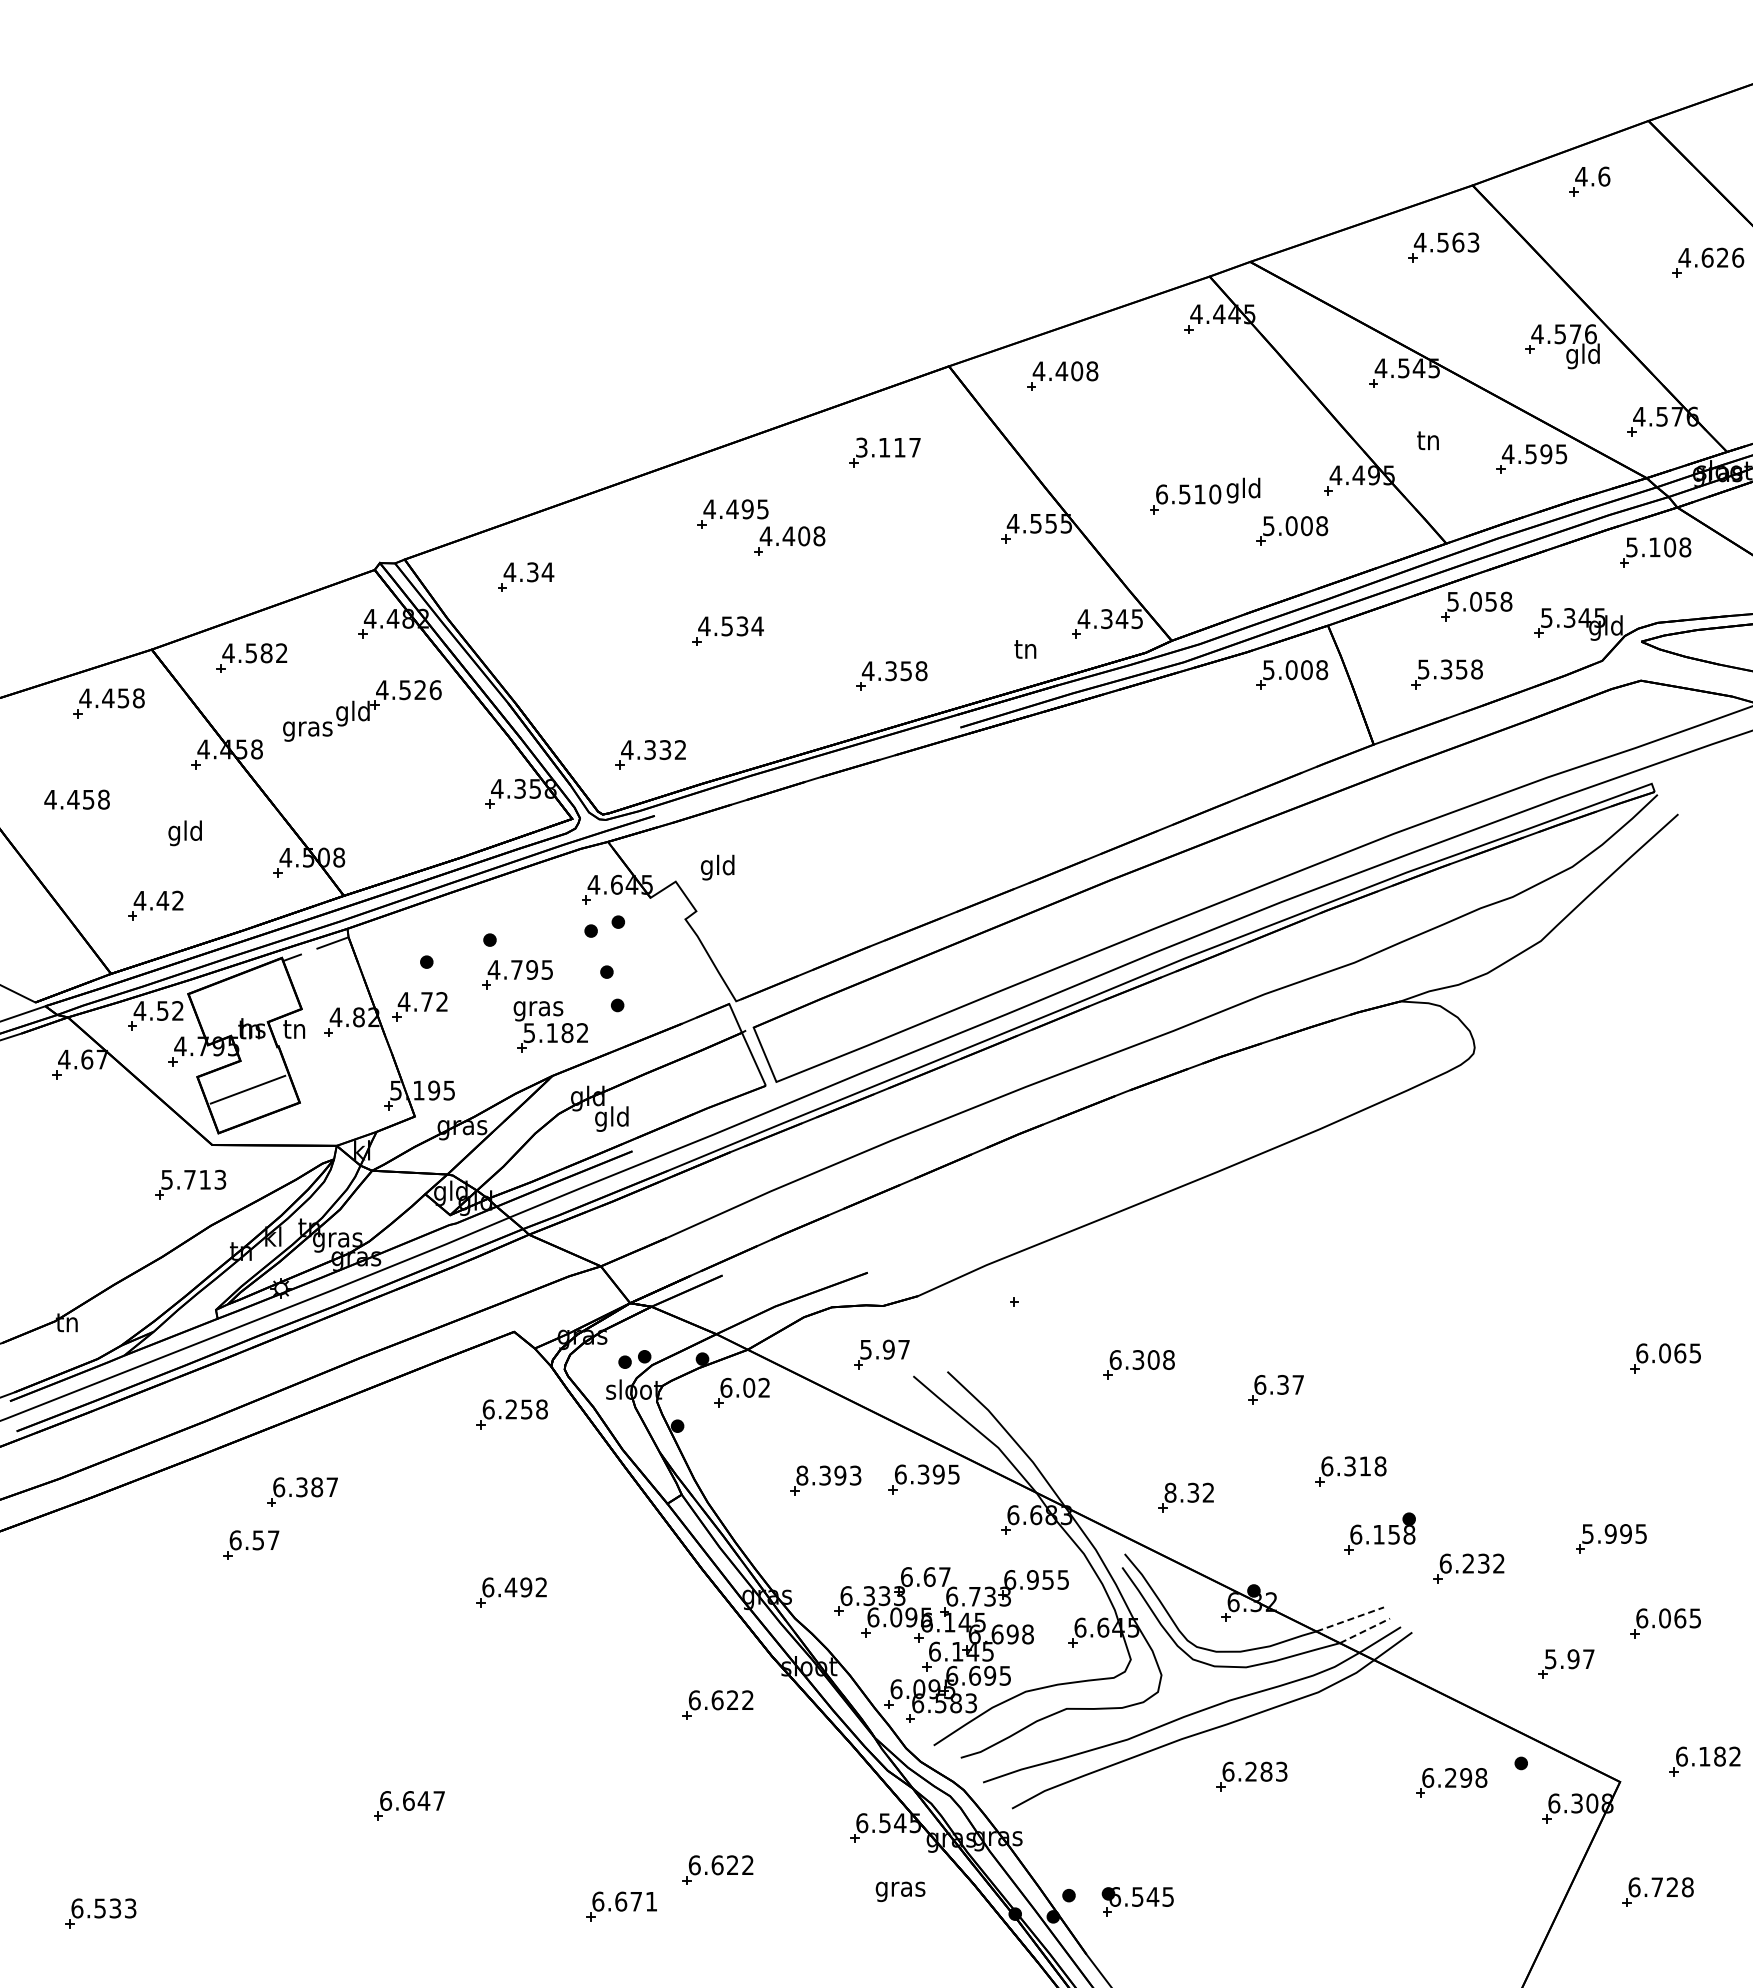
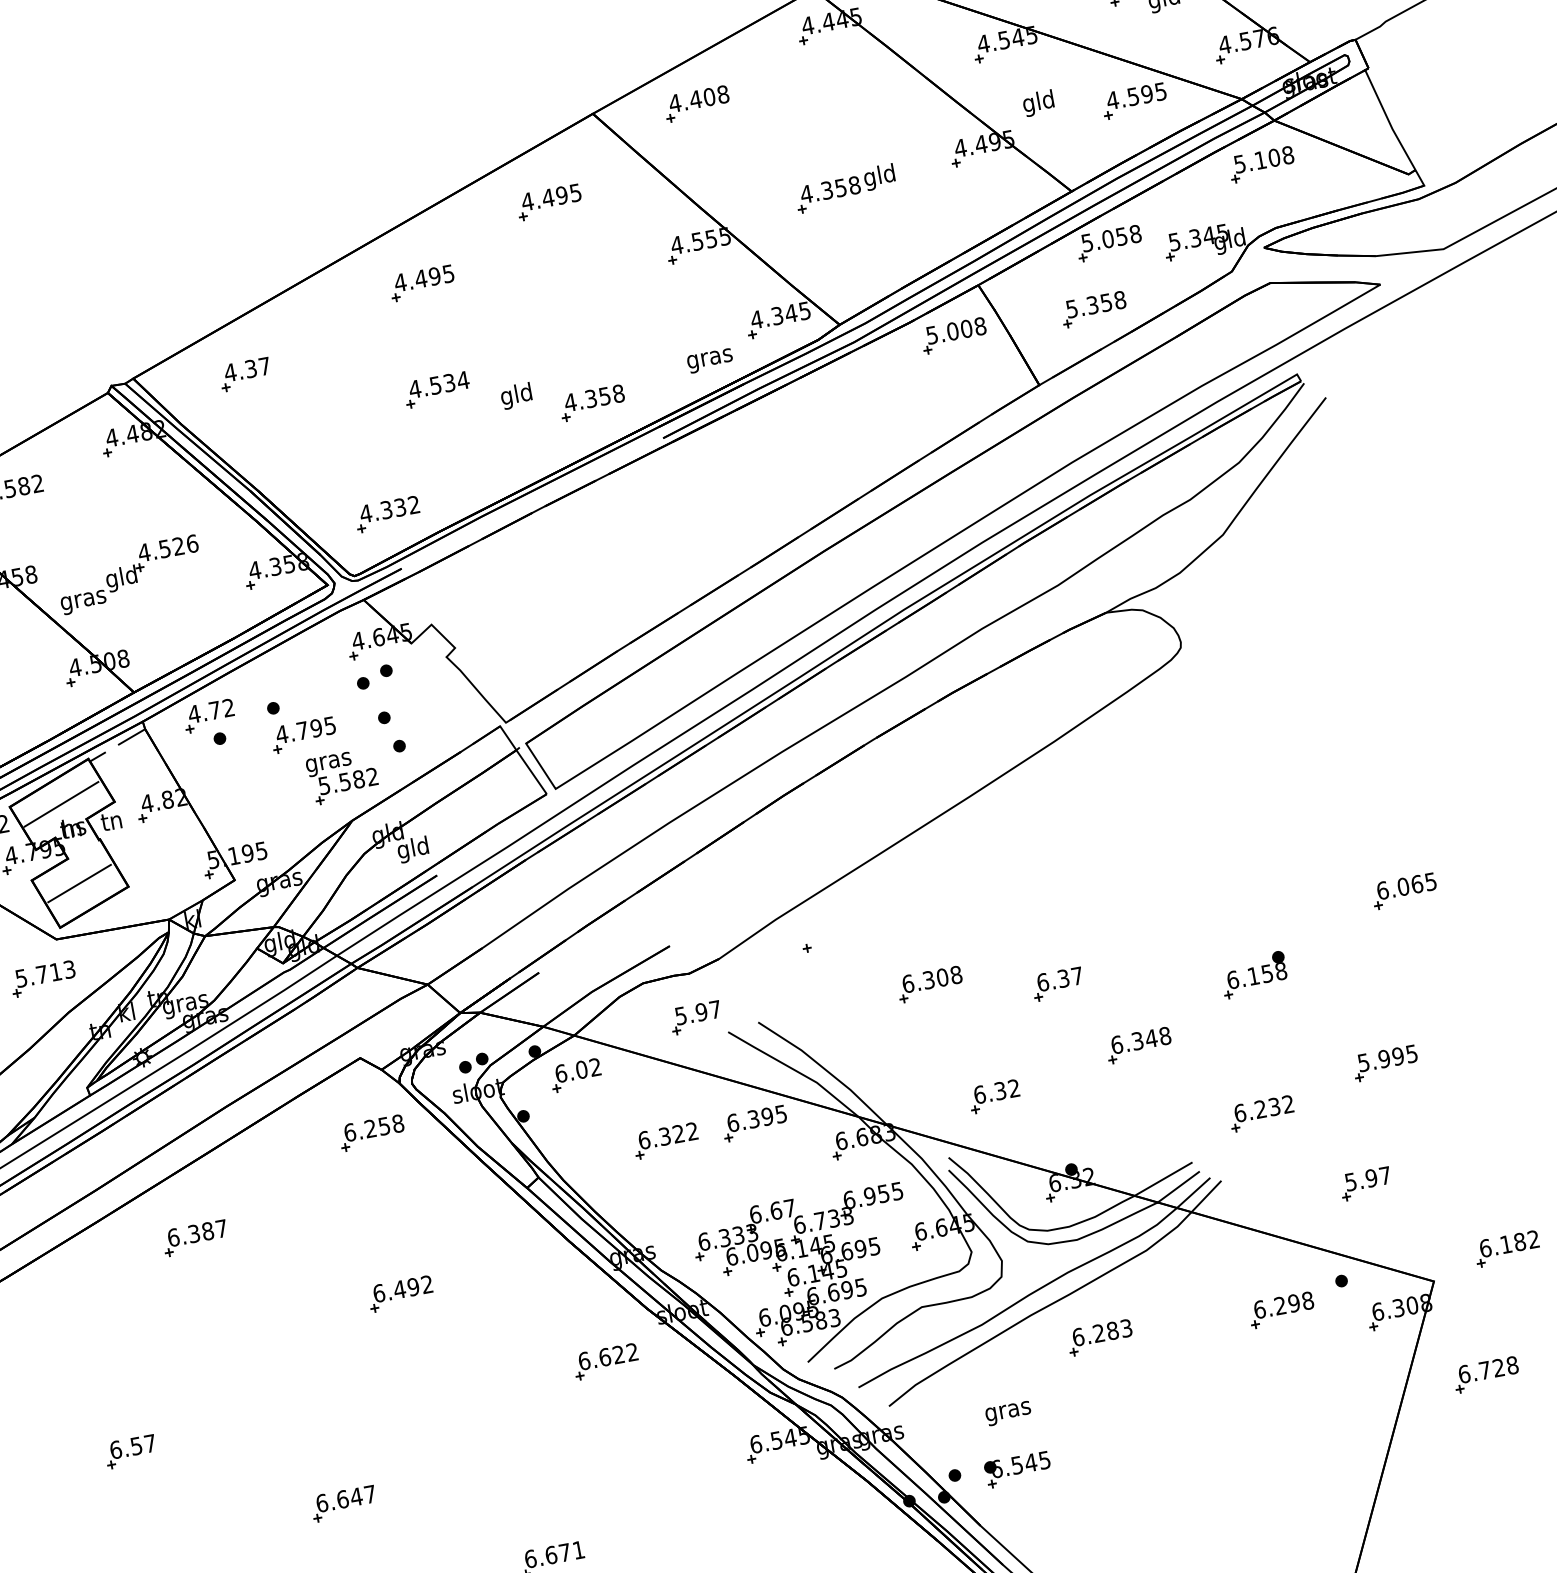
text: (1427, 442) -> (1037, 103), tn -> gld
text: (887, 447) -> (550, 197), 3.117 -> 4.495
text: (1188, 494) -> (830, 189), 6.510 -> 4.358
part: (1292, 530) -> (930, 205), removed
part: (789, 540) -> (477, 297), removed
text: (547, 571) -> (264, 365), 4.34 -> 4.37
text: (1025, 652) -> (709, 359), tn -> gras
part: (362, 710) -> (129, 574), moved
text: (717, 867) -> (516, 396), moved
line: (244, 1001) -> (61, 804), added
part: (419, 1006) -> (208, 715), moved
text: (551, 1033) -> (344, 782), 5.182 -> 5.582
text: (1365, 1466) -> (1151, 1038), 6.318 -> 6.348
text: (828, 1475) -> (667, 1135), 8.393 -> 6.322
text: (1170, 1492) -> (979, 1094), 8.32 -> 6.32
part: (1379, 1533) -> (1253, 975), moved
part: (251, 1544) -> (130, 1451), moved
line: (1350, 1619) -> (1163, 1179), dashed -> solid
part: (1665, 1623) -> (1448, 1130), removed
line: (1364, 1630) -> (1177, 1186), dashed -> solid
text: (1027, 1634) -> (874, 1246), 6.698 -> 6.695
part: (717, 1869) -> (633, 1510), removed
text: (900, 1891) -> (1008, 1413), moved

